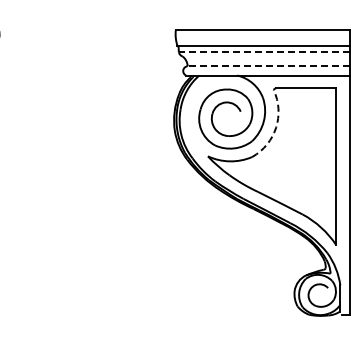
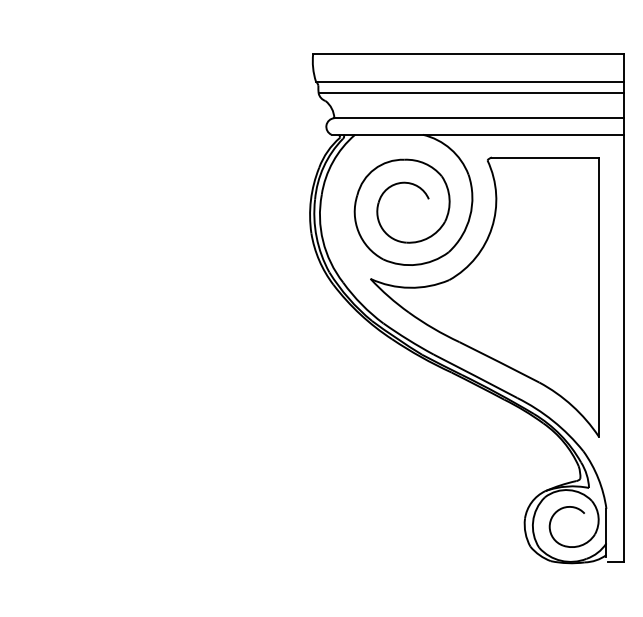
line: (264, 52) -> (471, 93), dashed -> solid
line: (268, 66) -> (478, 118), dashed -> solid
arc: (276, 127) -> (492, 227), dashed -> solid

